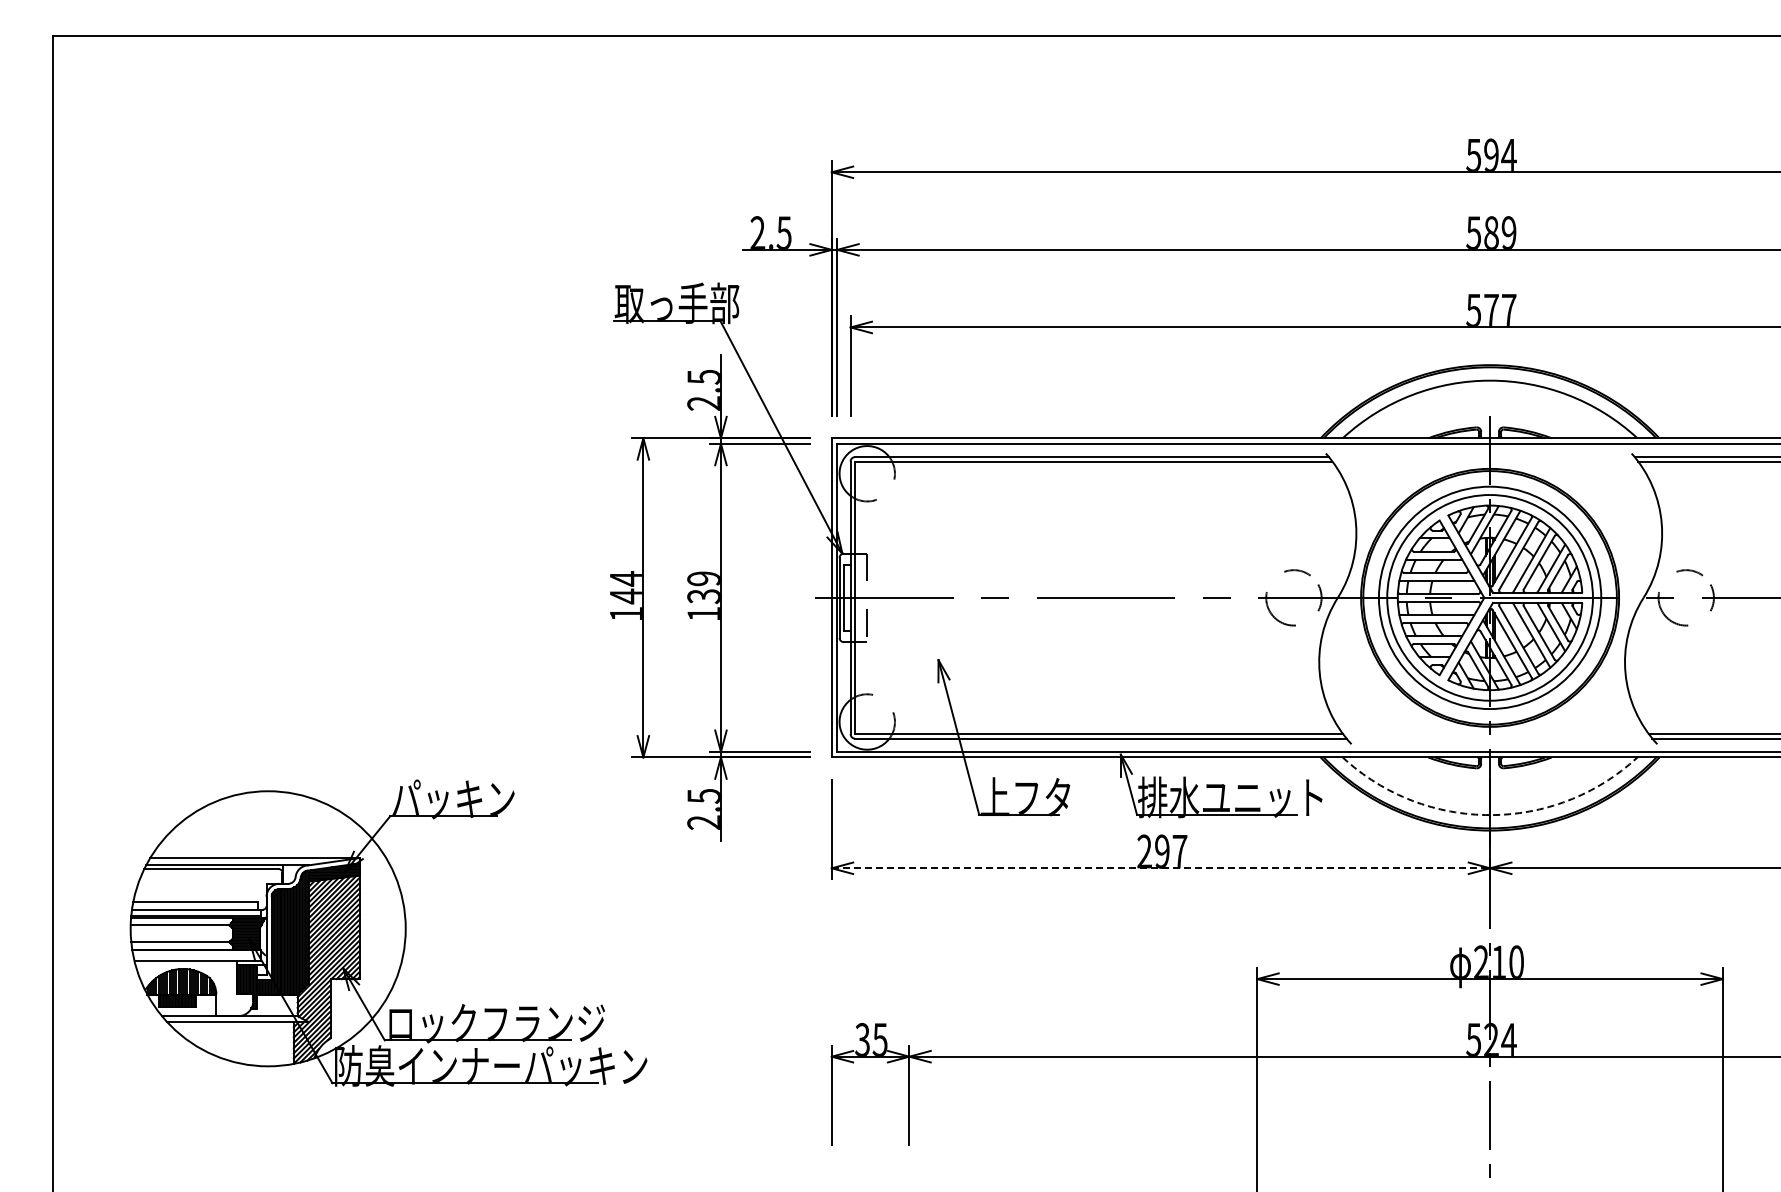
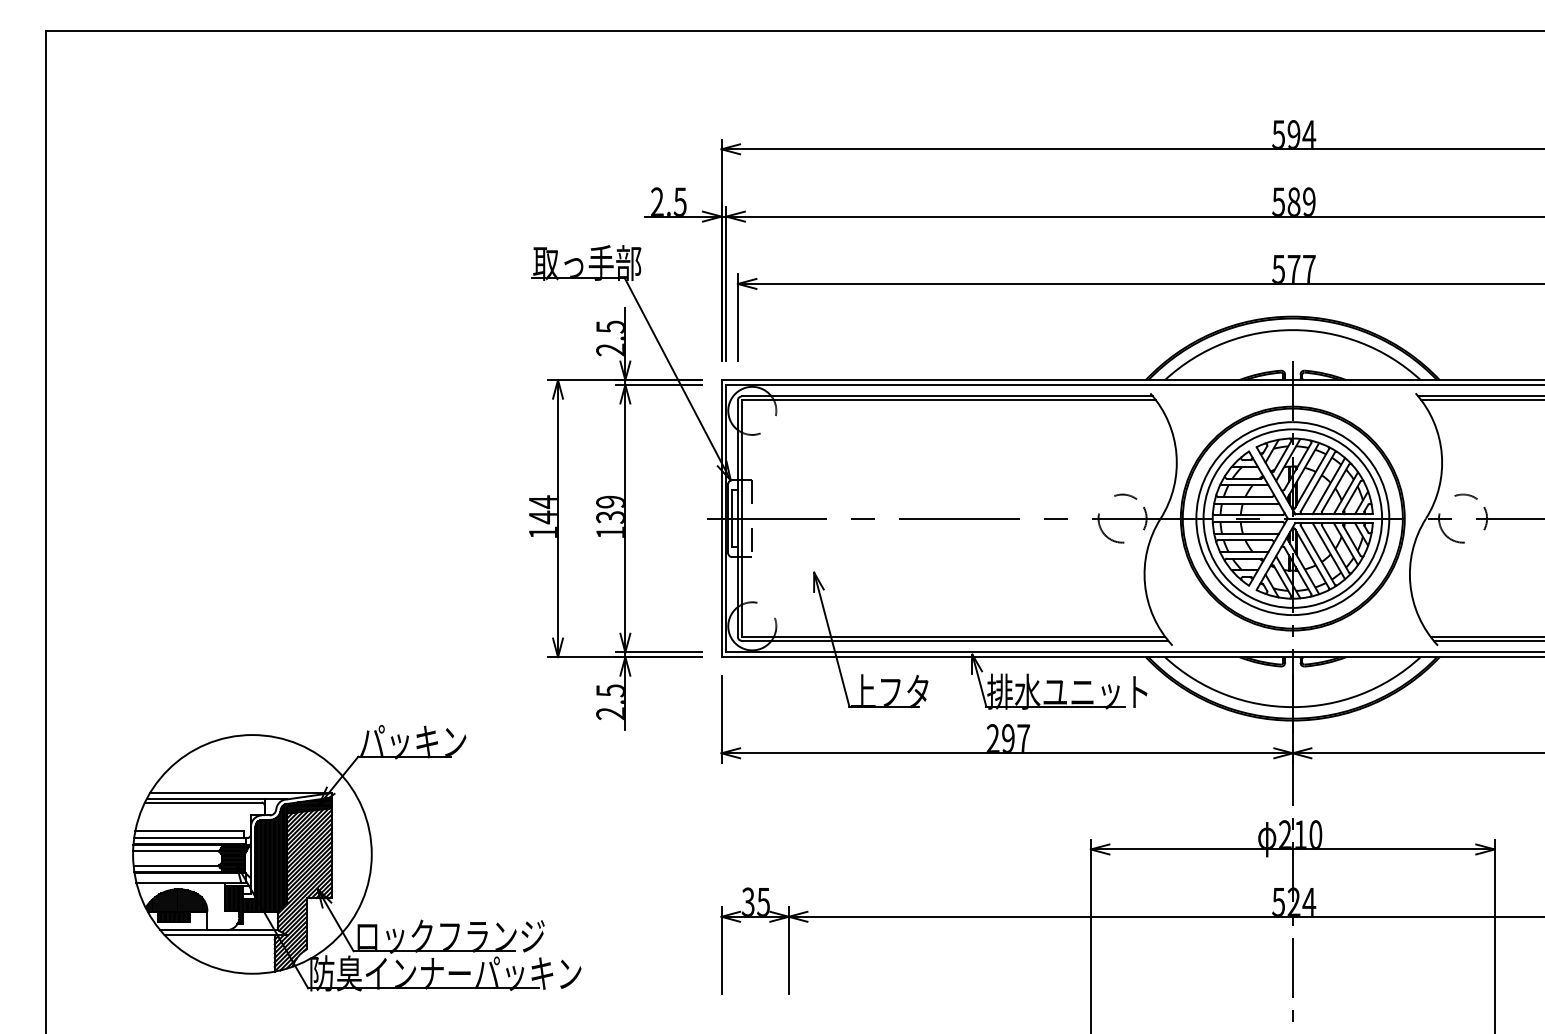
arc: (1490, 815) -> (1293, 707), dashed -> solid
line: (1161, 868) -> (1007, 753), dashed -> solid
part: (388, 932) -> (356, 857), moved

